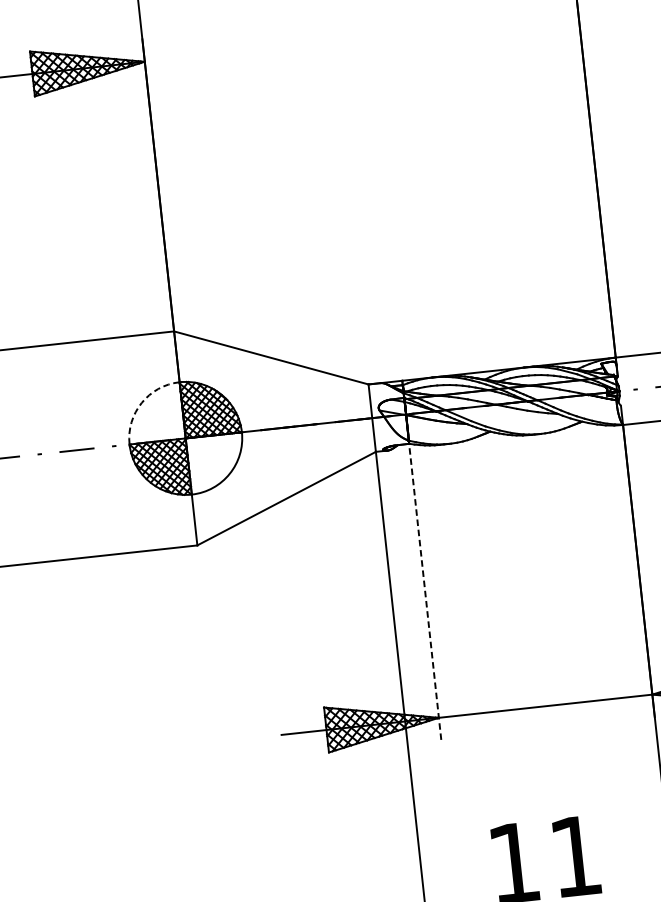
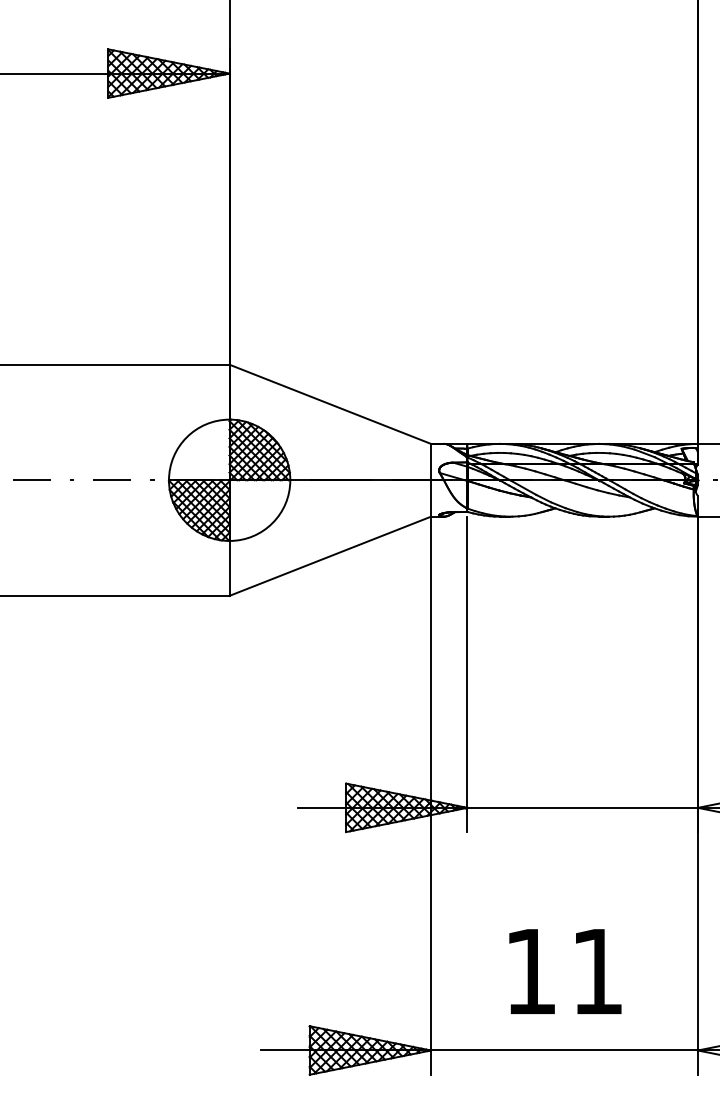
arc: (141, 403) -> (186, 437), dashed -> solid
line: (425, 594) -> (467, 674), dashed -> solid

